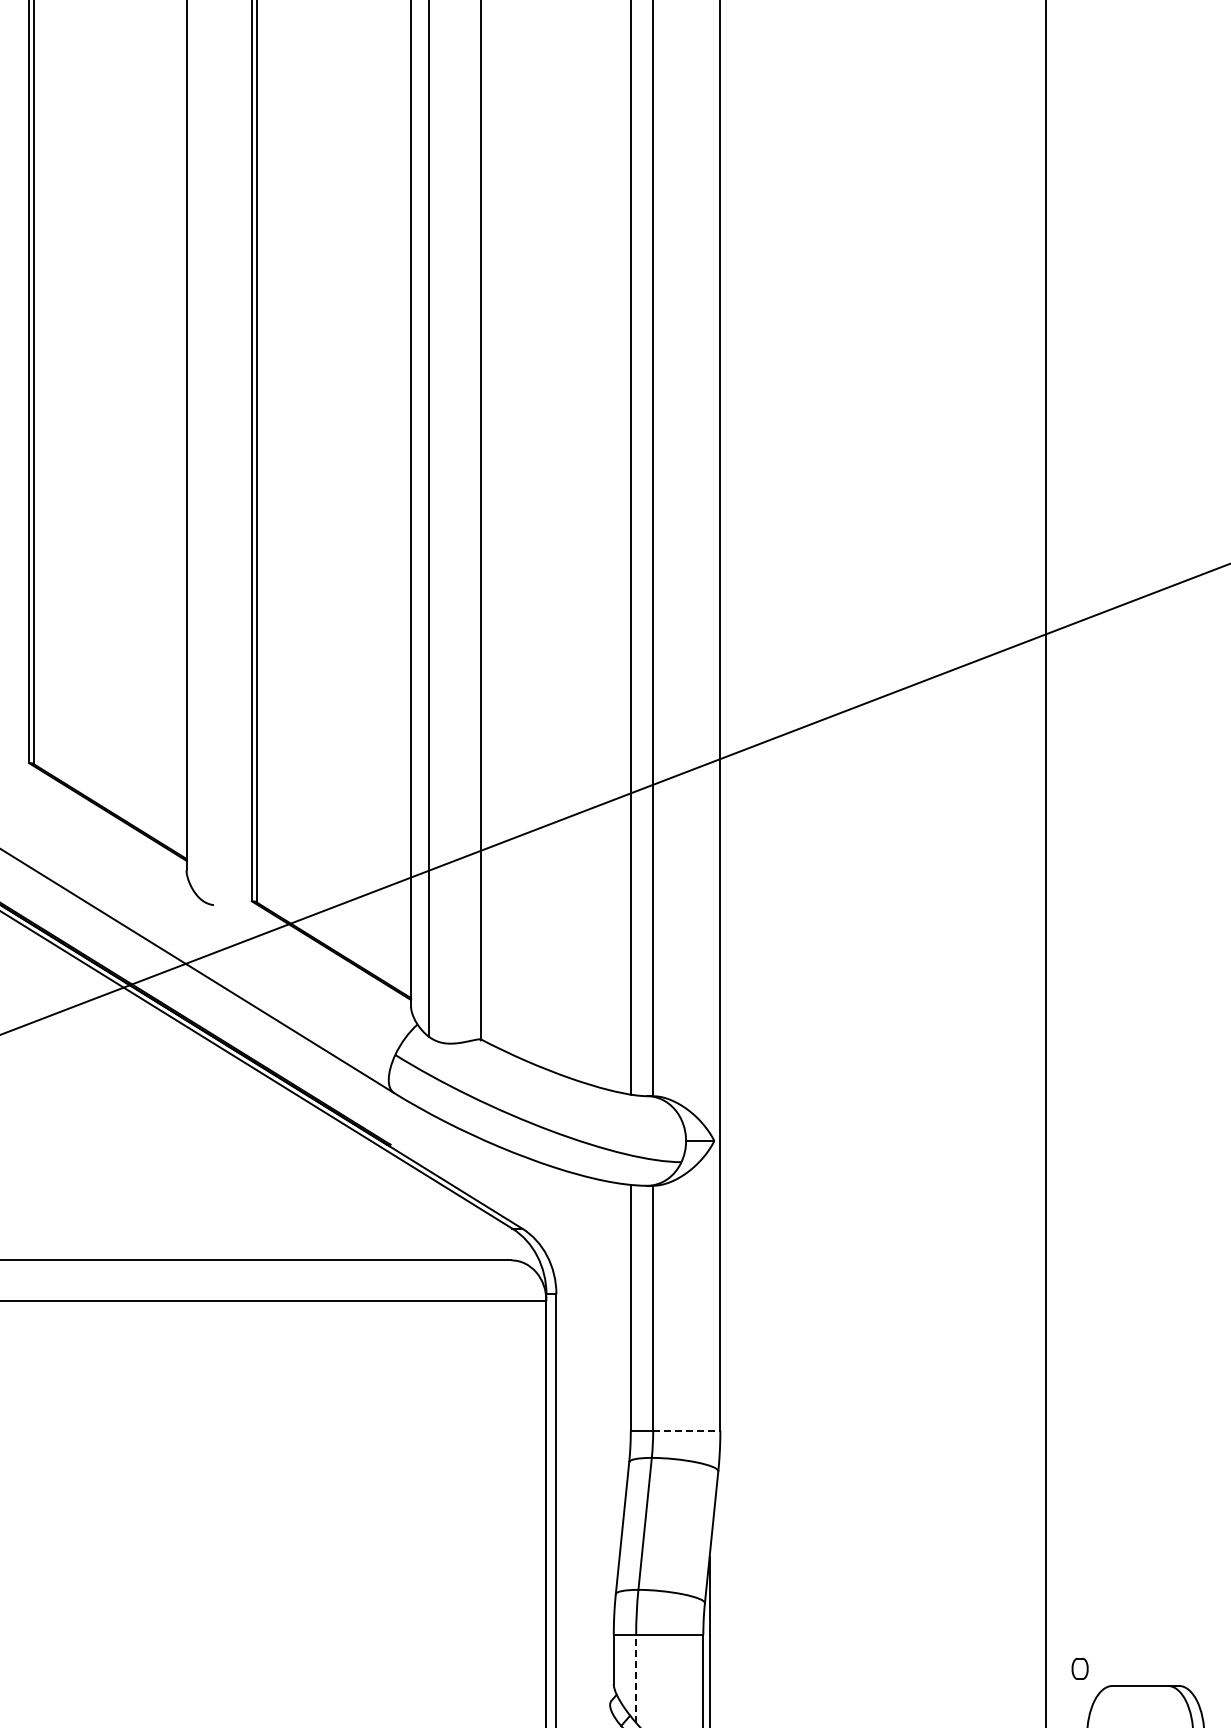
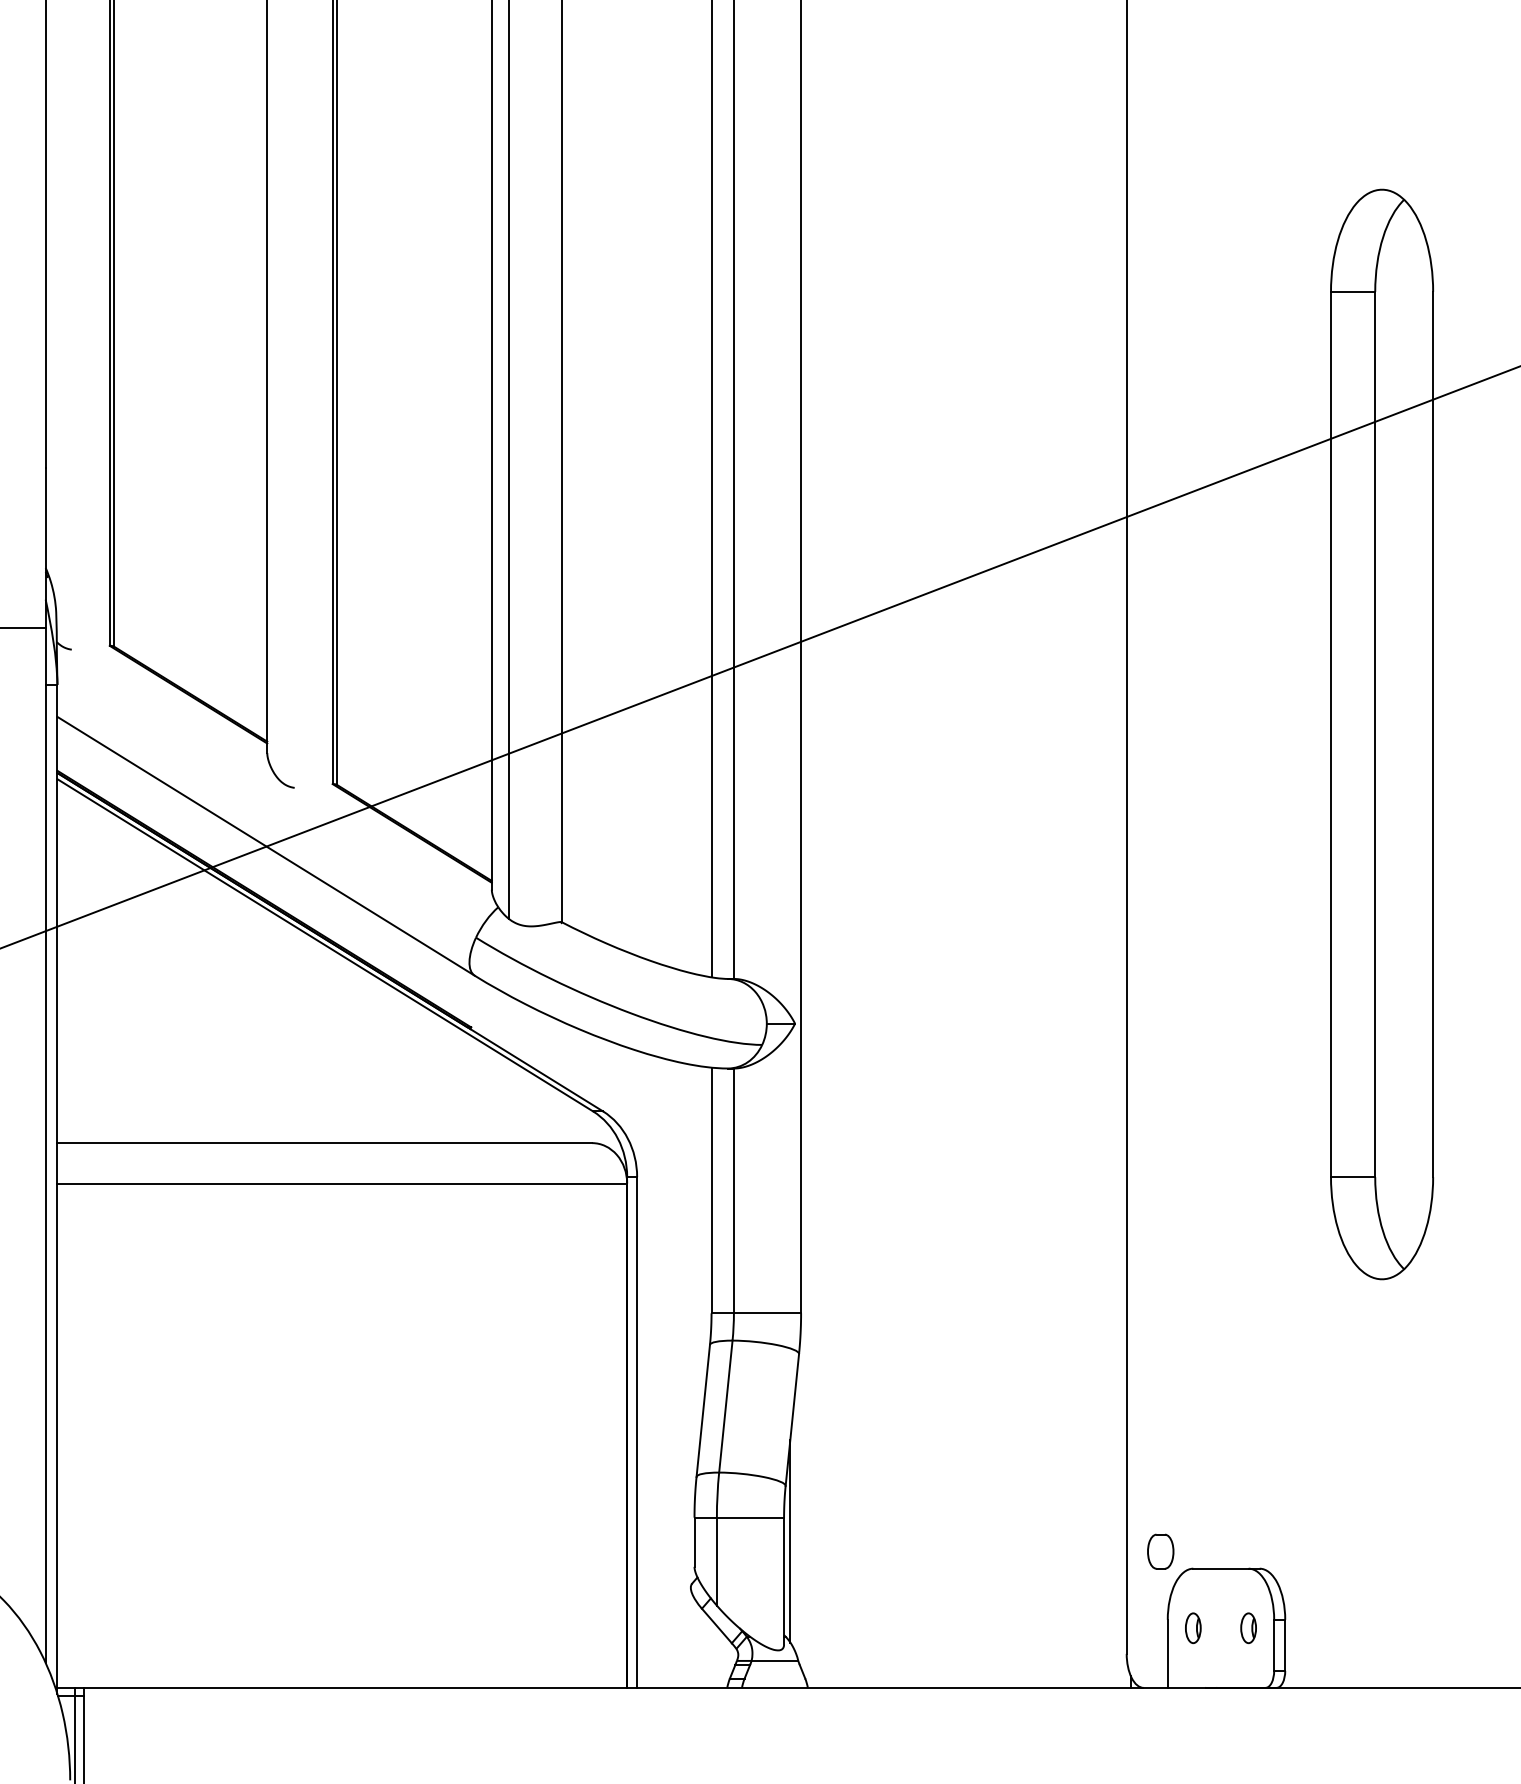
line: (686, 1430) -> (767, 1313), dashed -> solid
part: (1079, 1668) -> (1160, 1551), size x1.67
line: (635, 1678) -> (716, 1561), dashed -> solid

